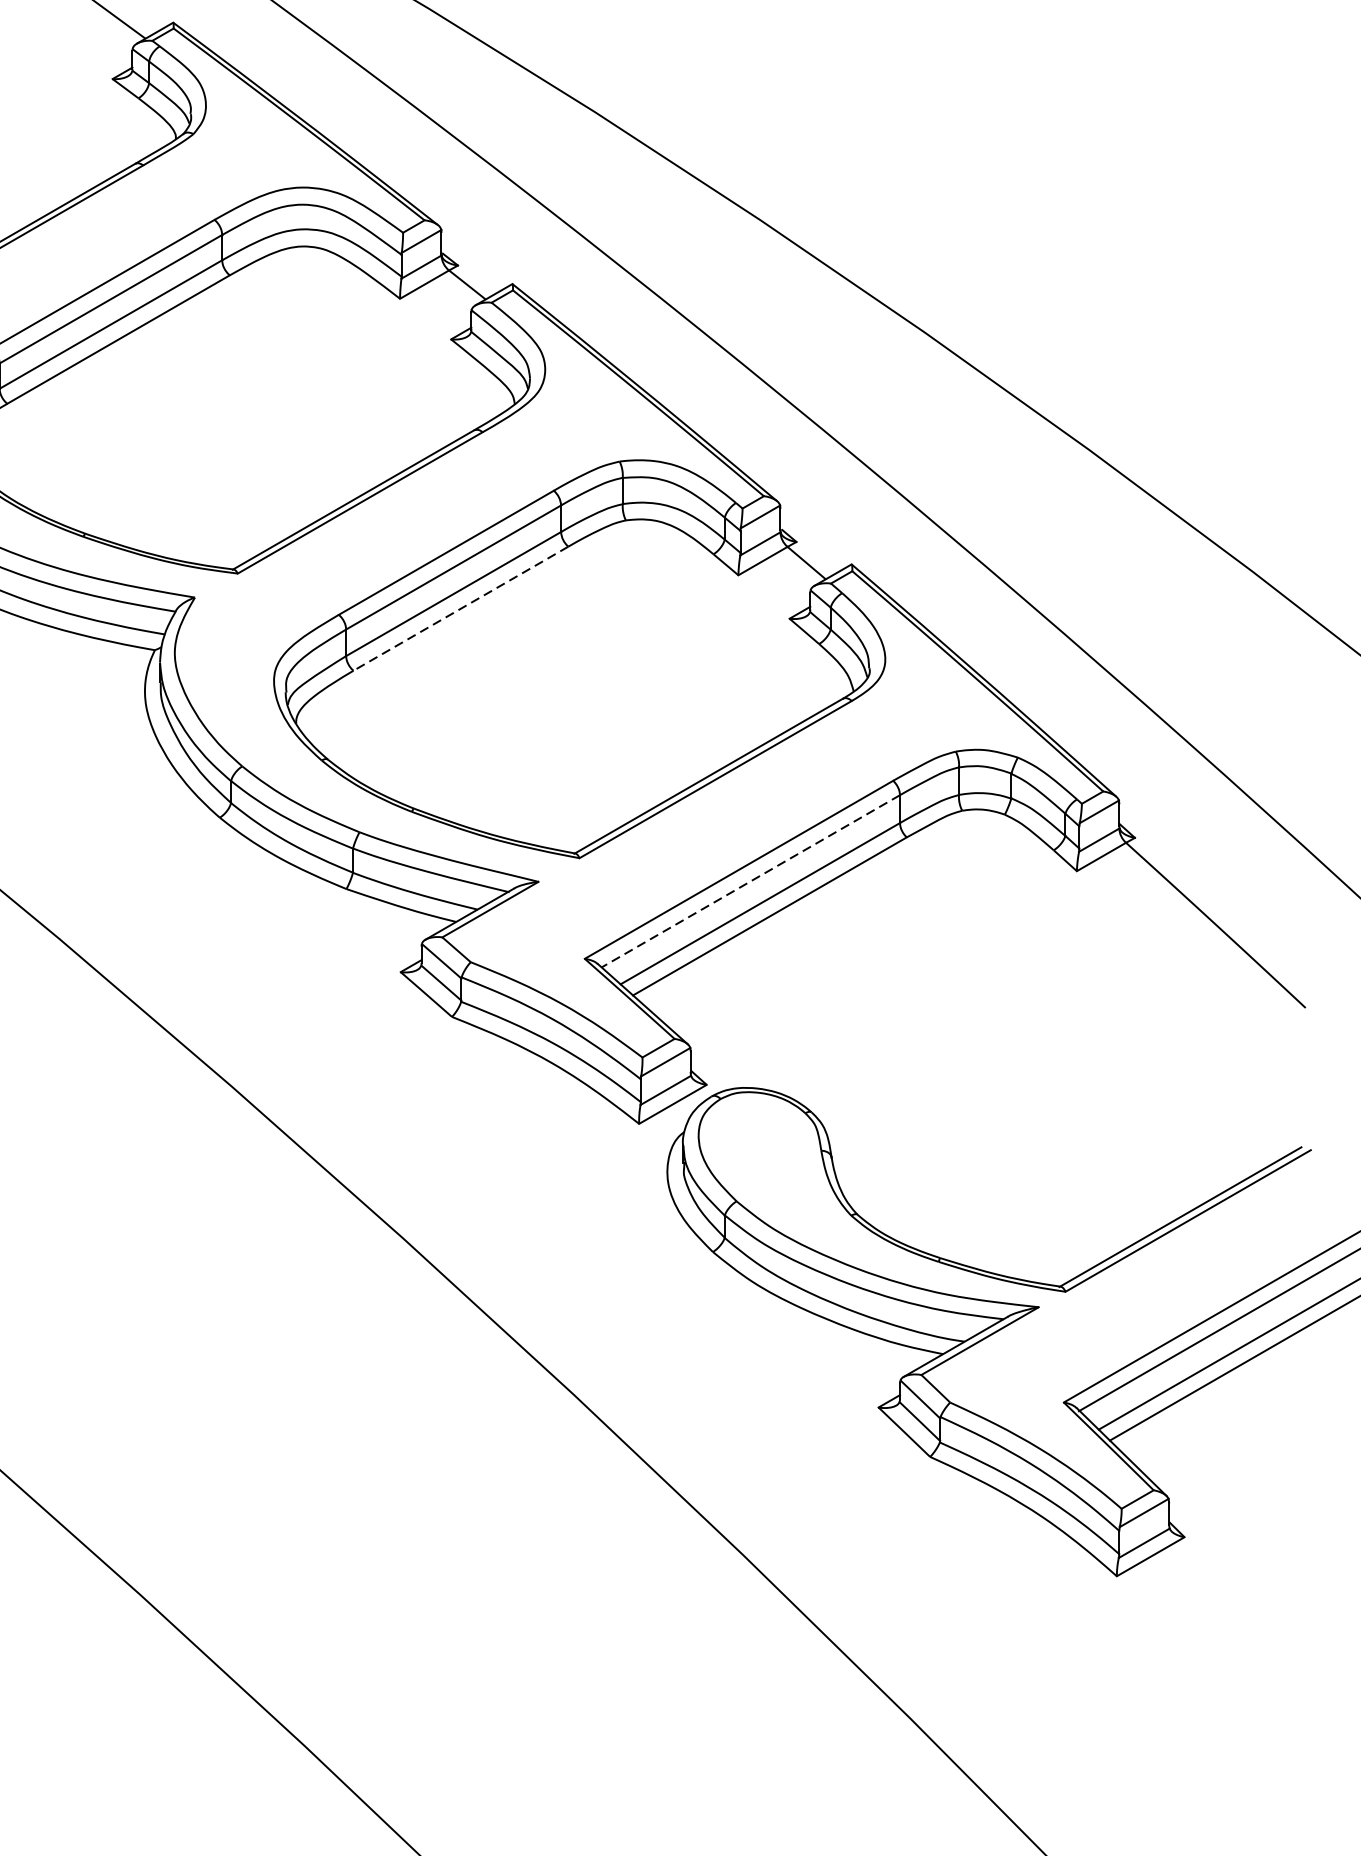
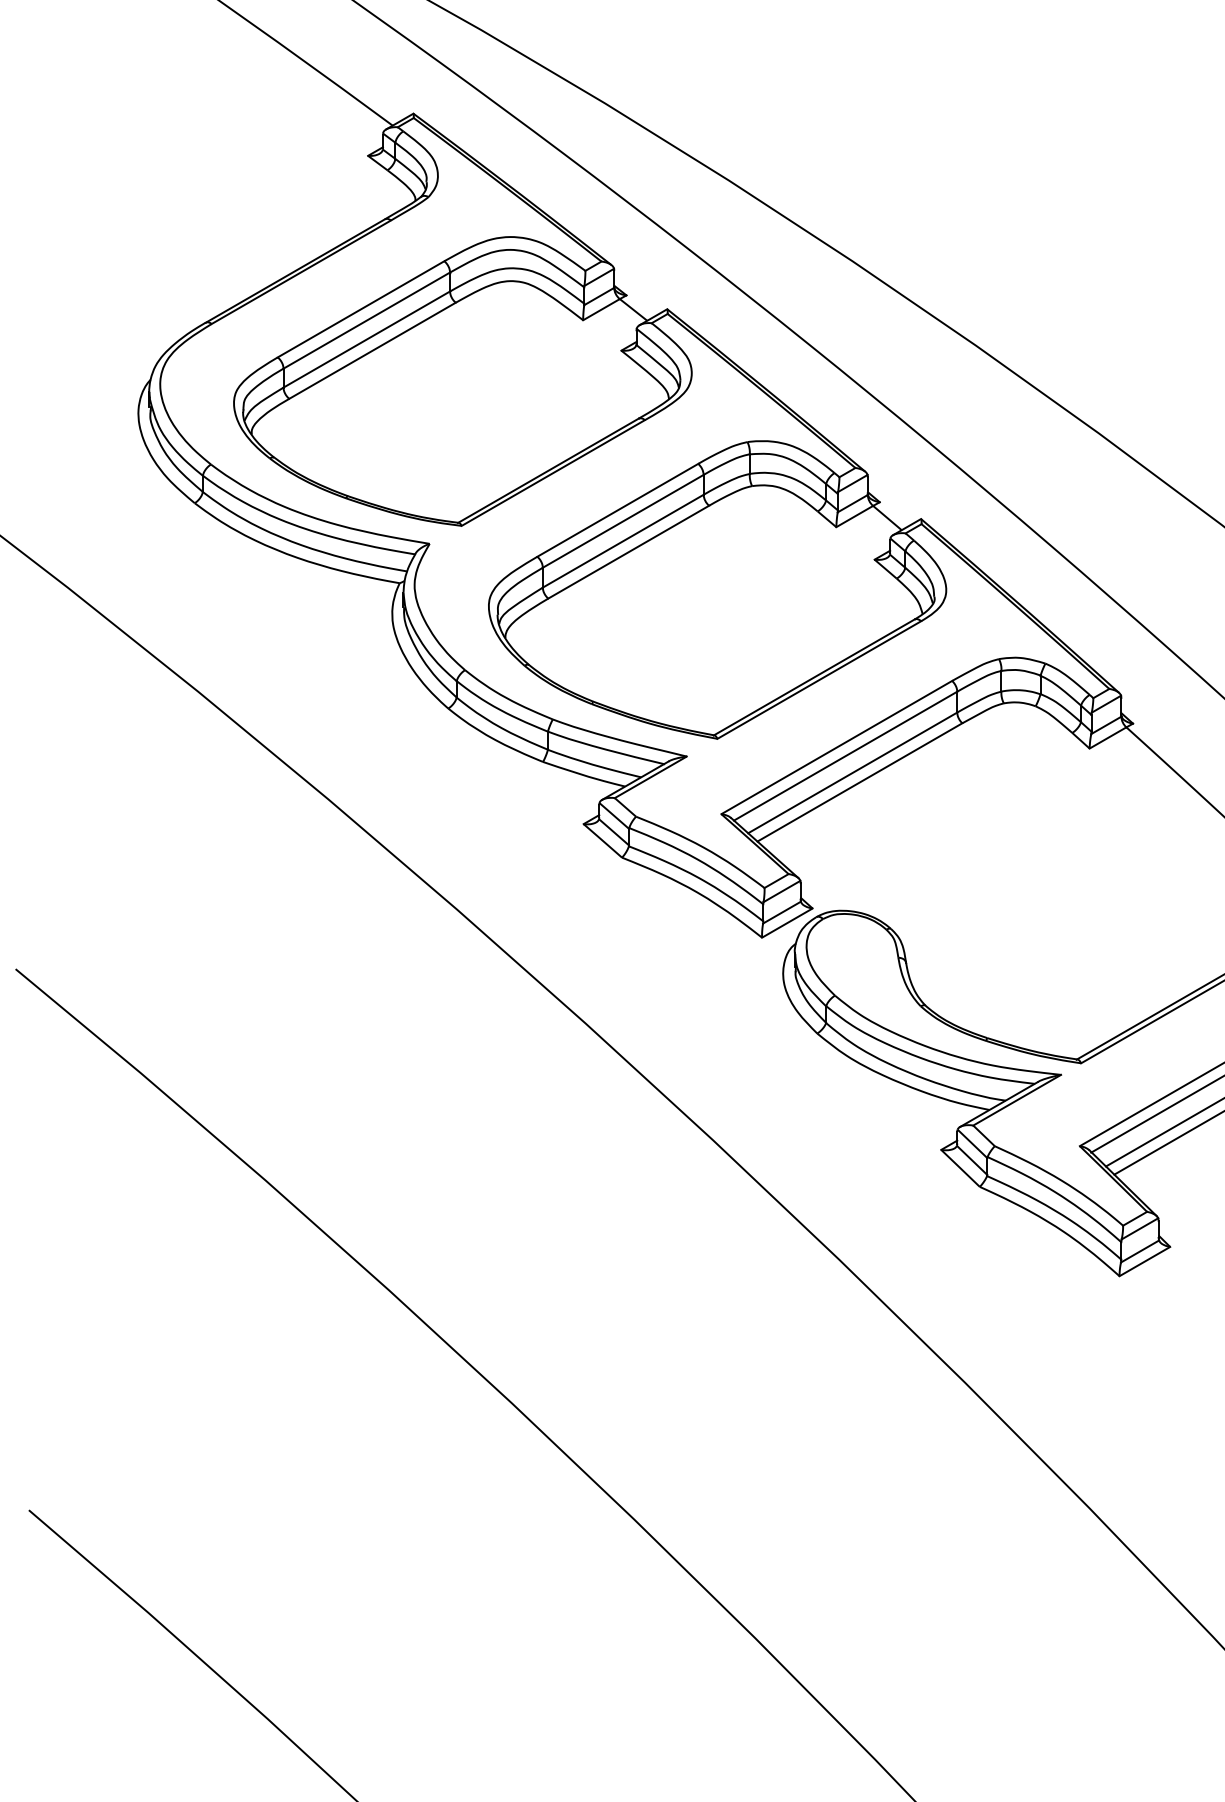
line: (460, 609) -> (628, 552), dashed -> solid
line: (750, 881) -> (845, 756), dashed -> solid

